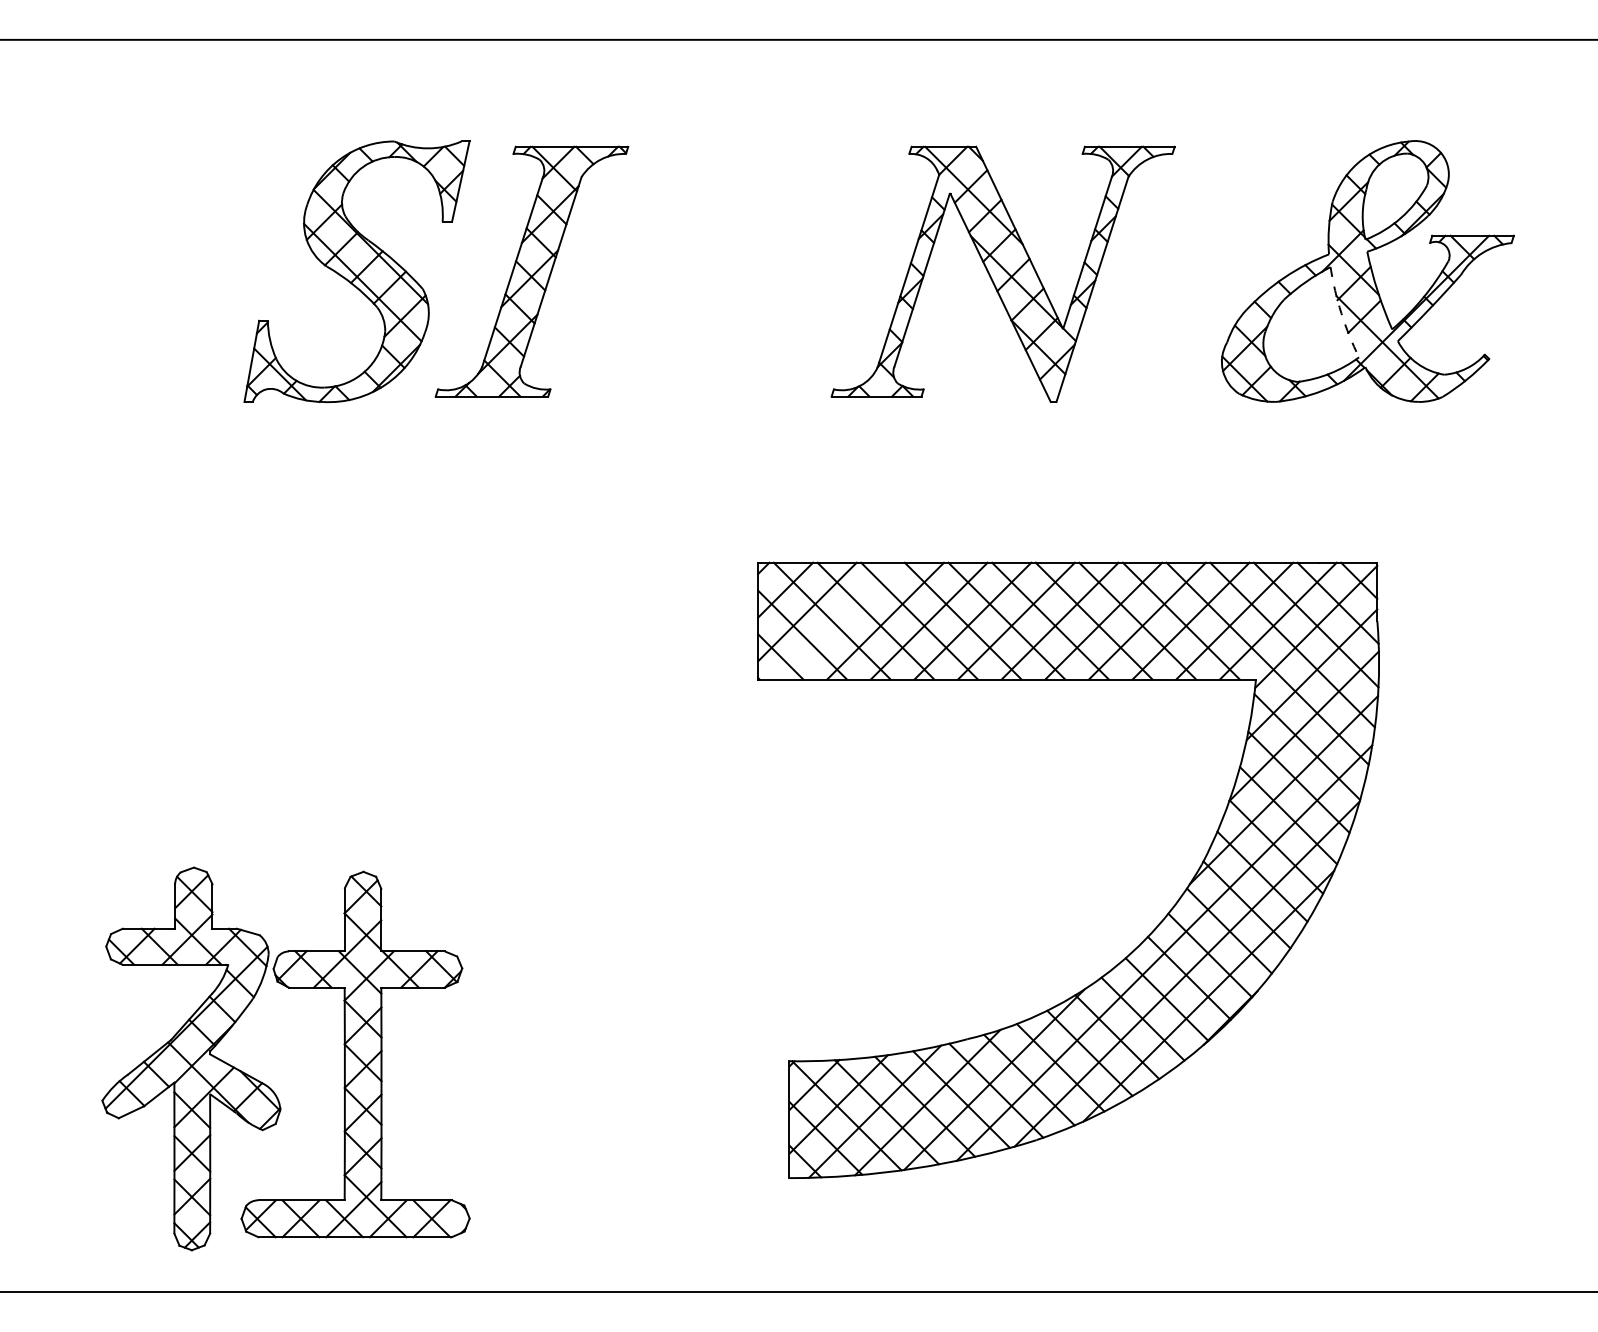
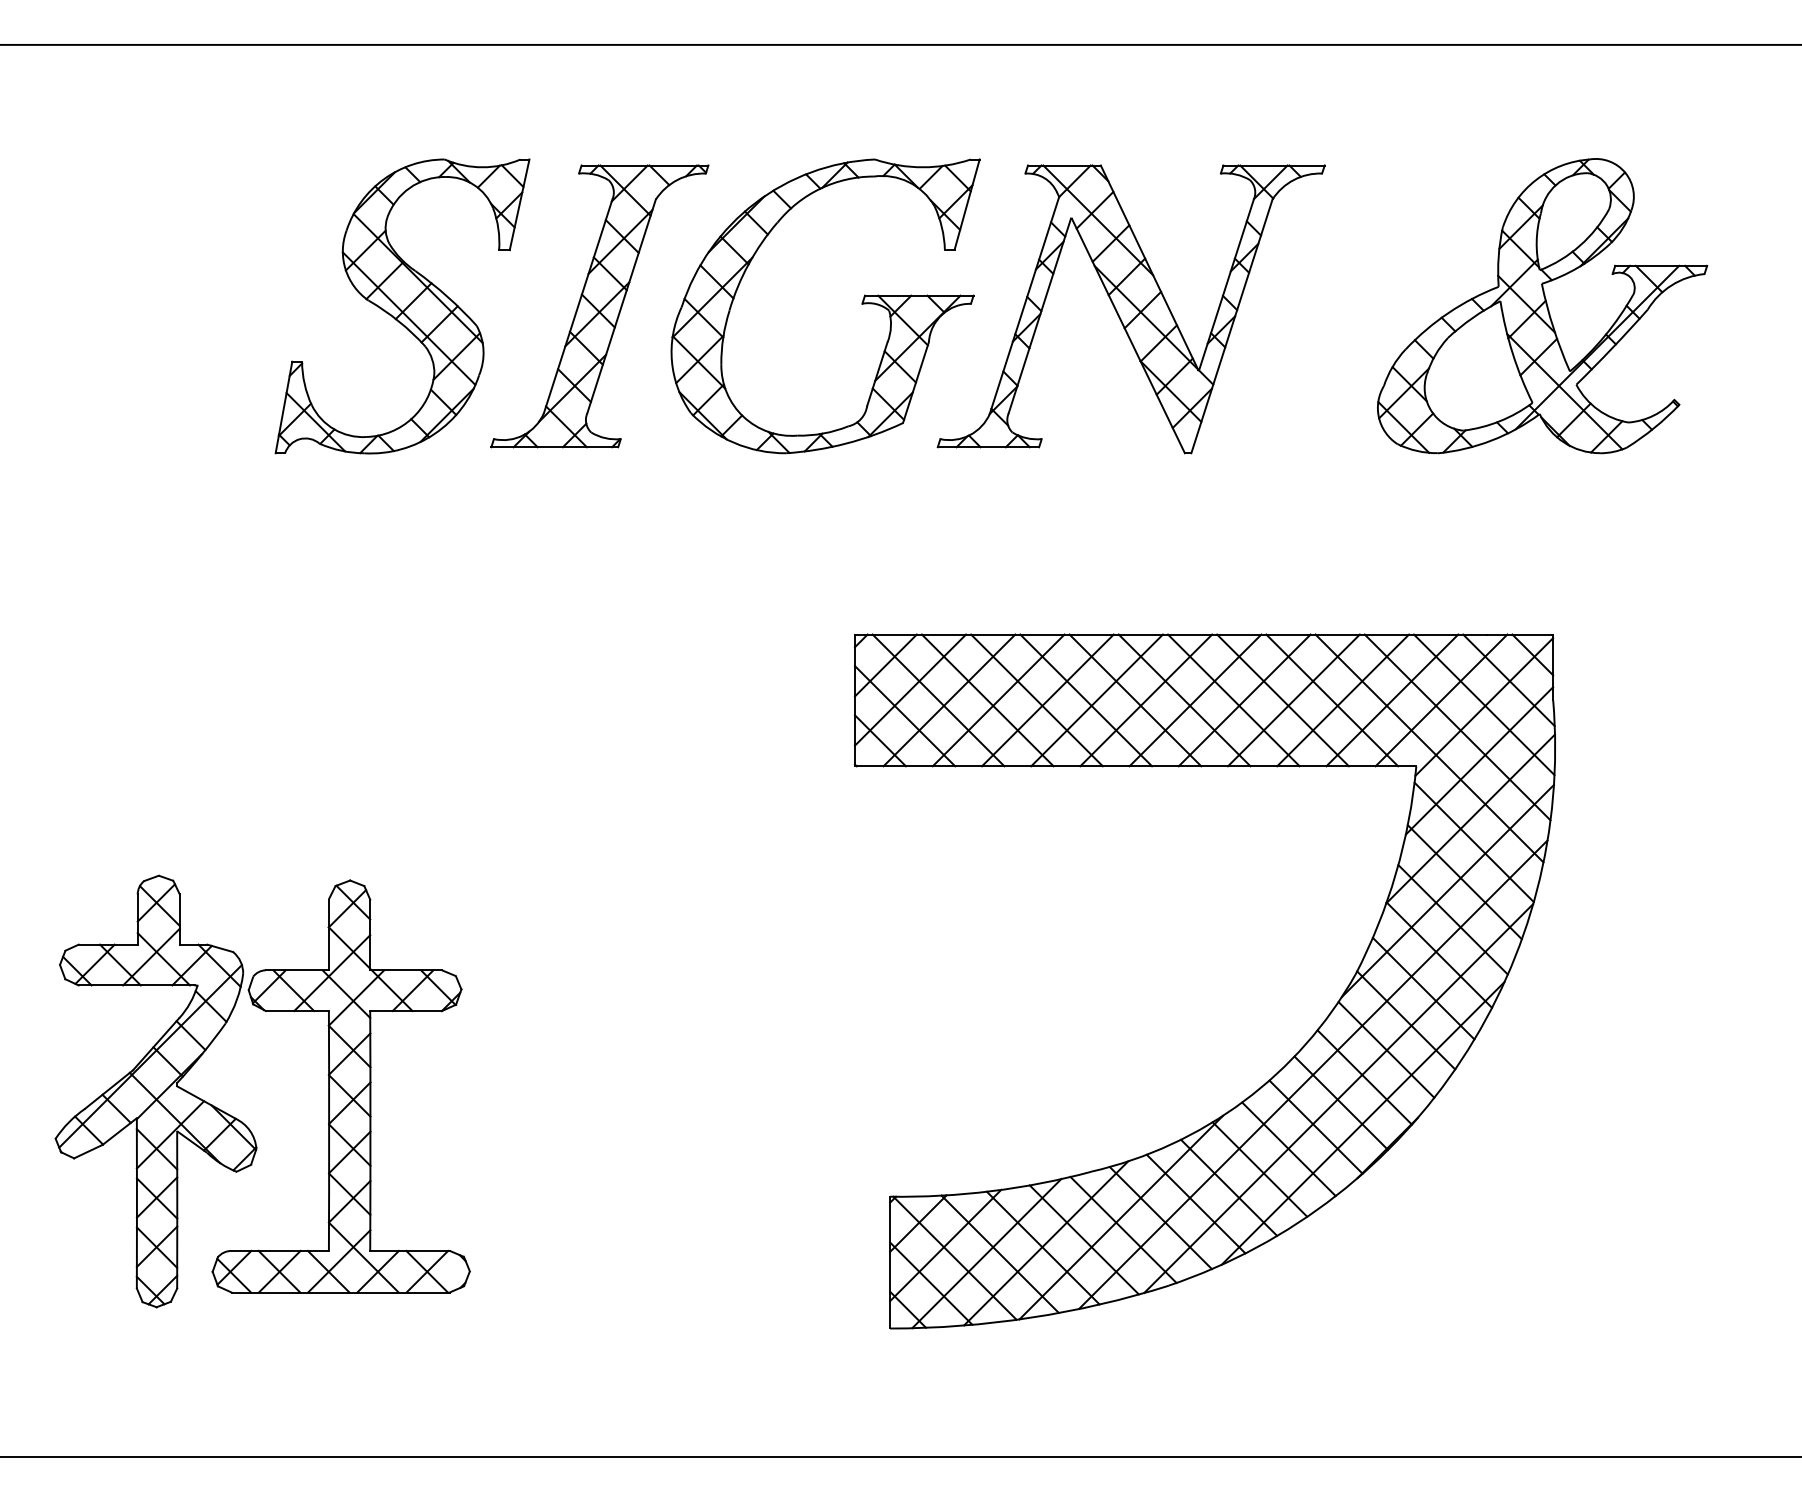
part: (763, 269) -> (860, 303), added
arc: (1341, 313) -> (1512, 353), dashed -> solid
line: (841, 620) -> (948, 699), added
part: (268, 1085) -> (242, 1121), moved

